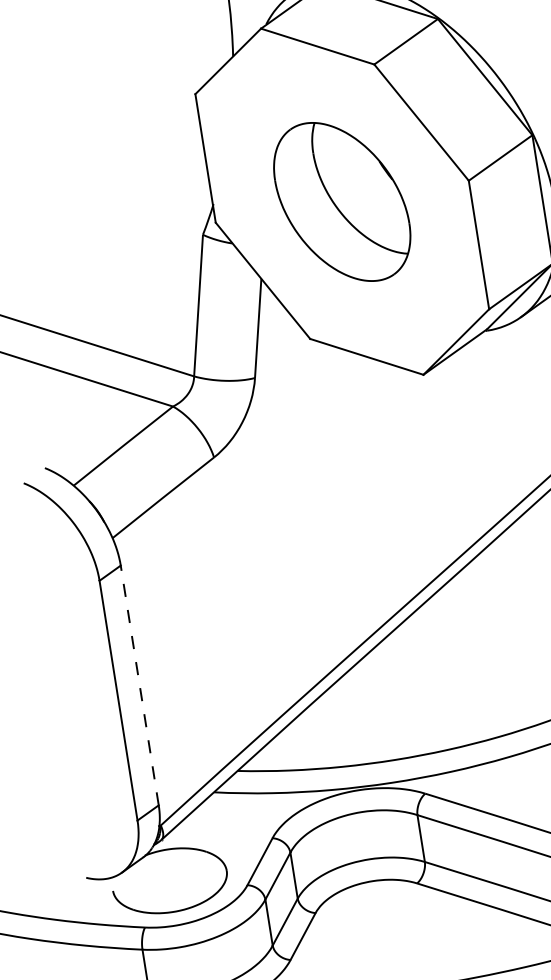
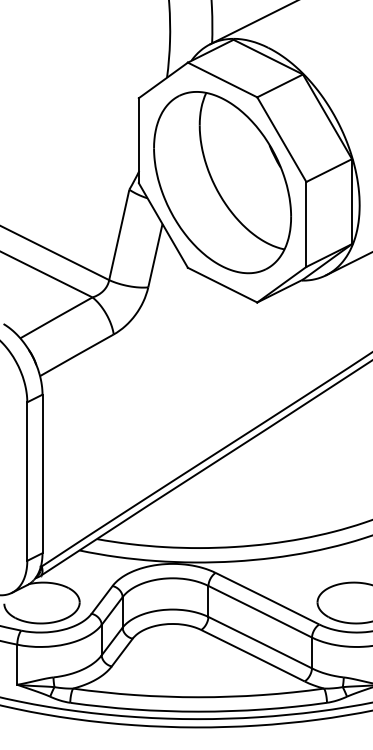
part: (342, 201) -> (222, 182), size x1.67
line: (139, 684) -> (42, 473), dashed -> solid

